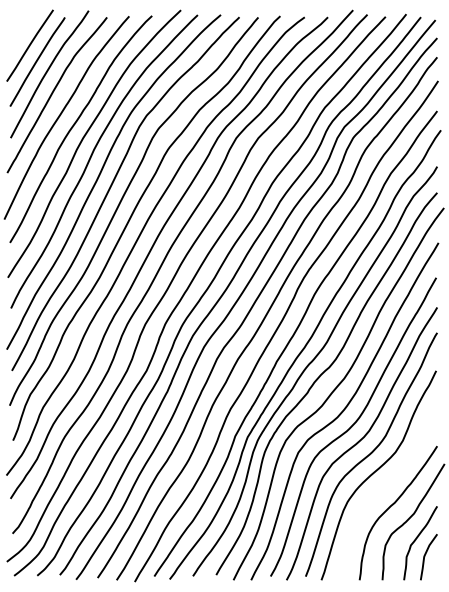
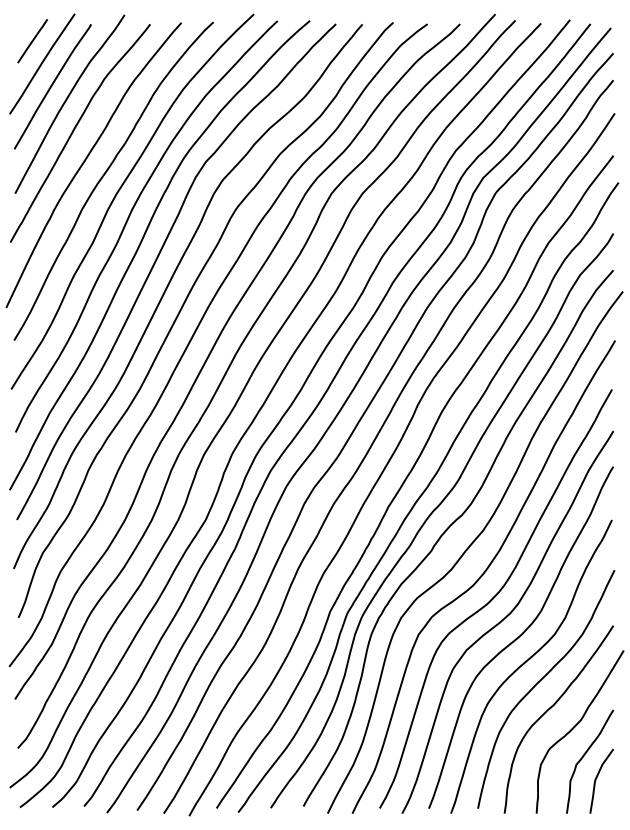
line: (23, 29) -> (33, 41), added
curve: (385, 486) -> (540, 682), added

